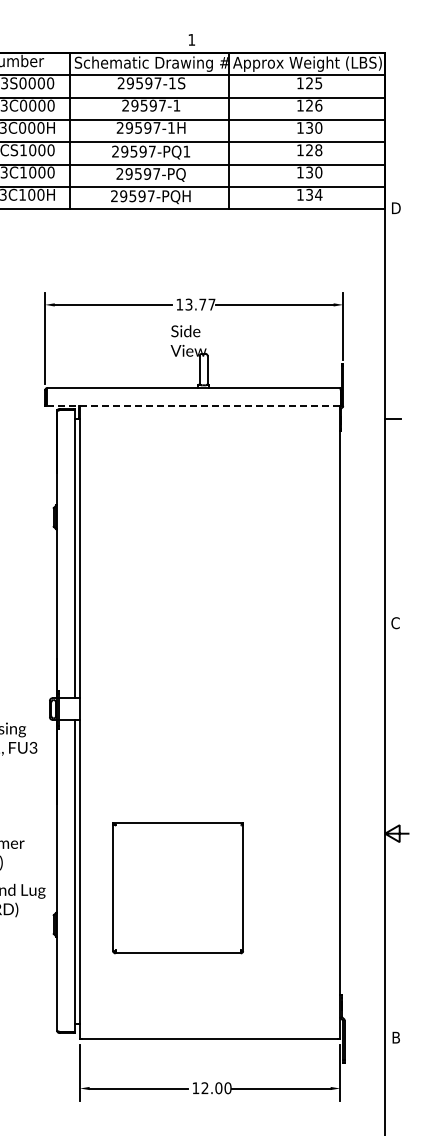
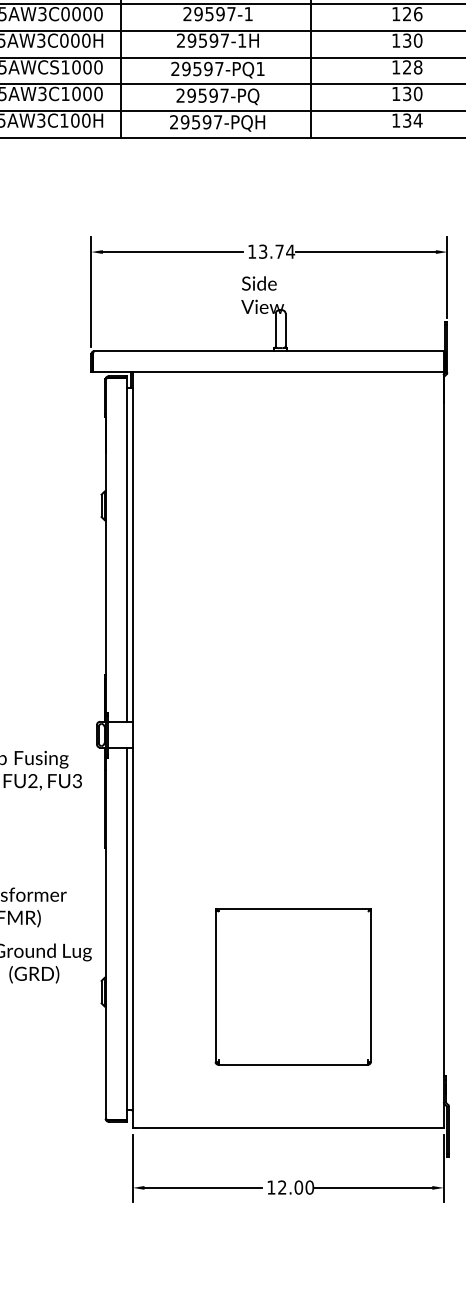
text: (211, 304) -> (290, 251), 13.77 -> 13.74
line: (193, 405) -> (268, 372), dashed -> solid
part: (177, 888) -> (292, 987), moved

